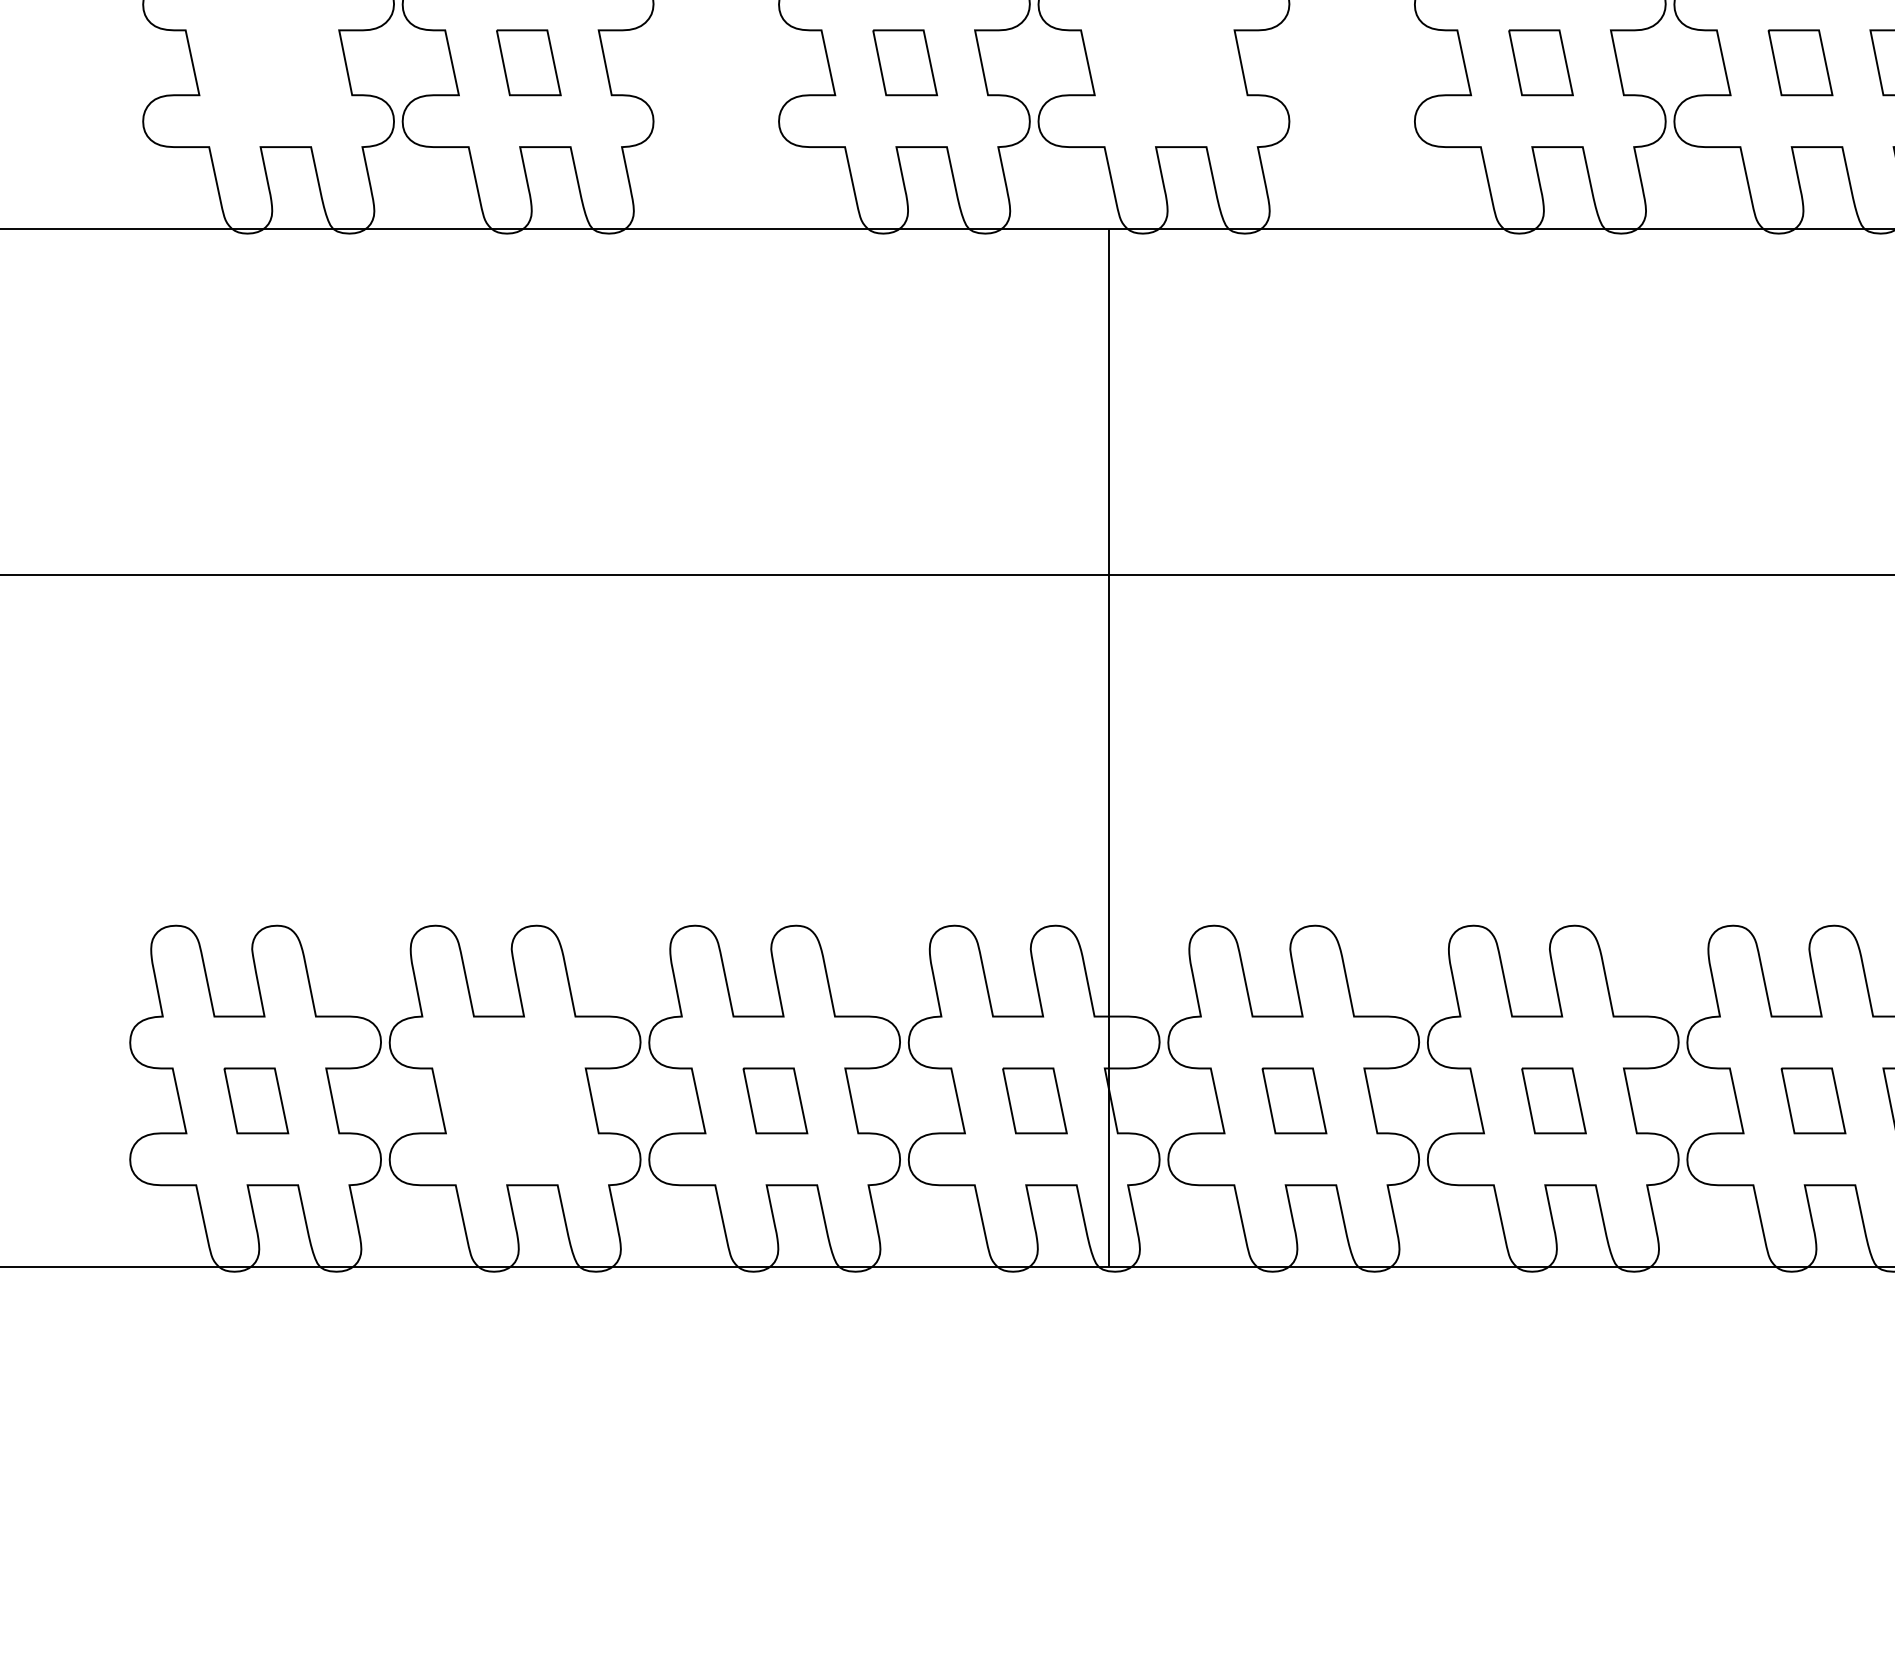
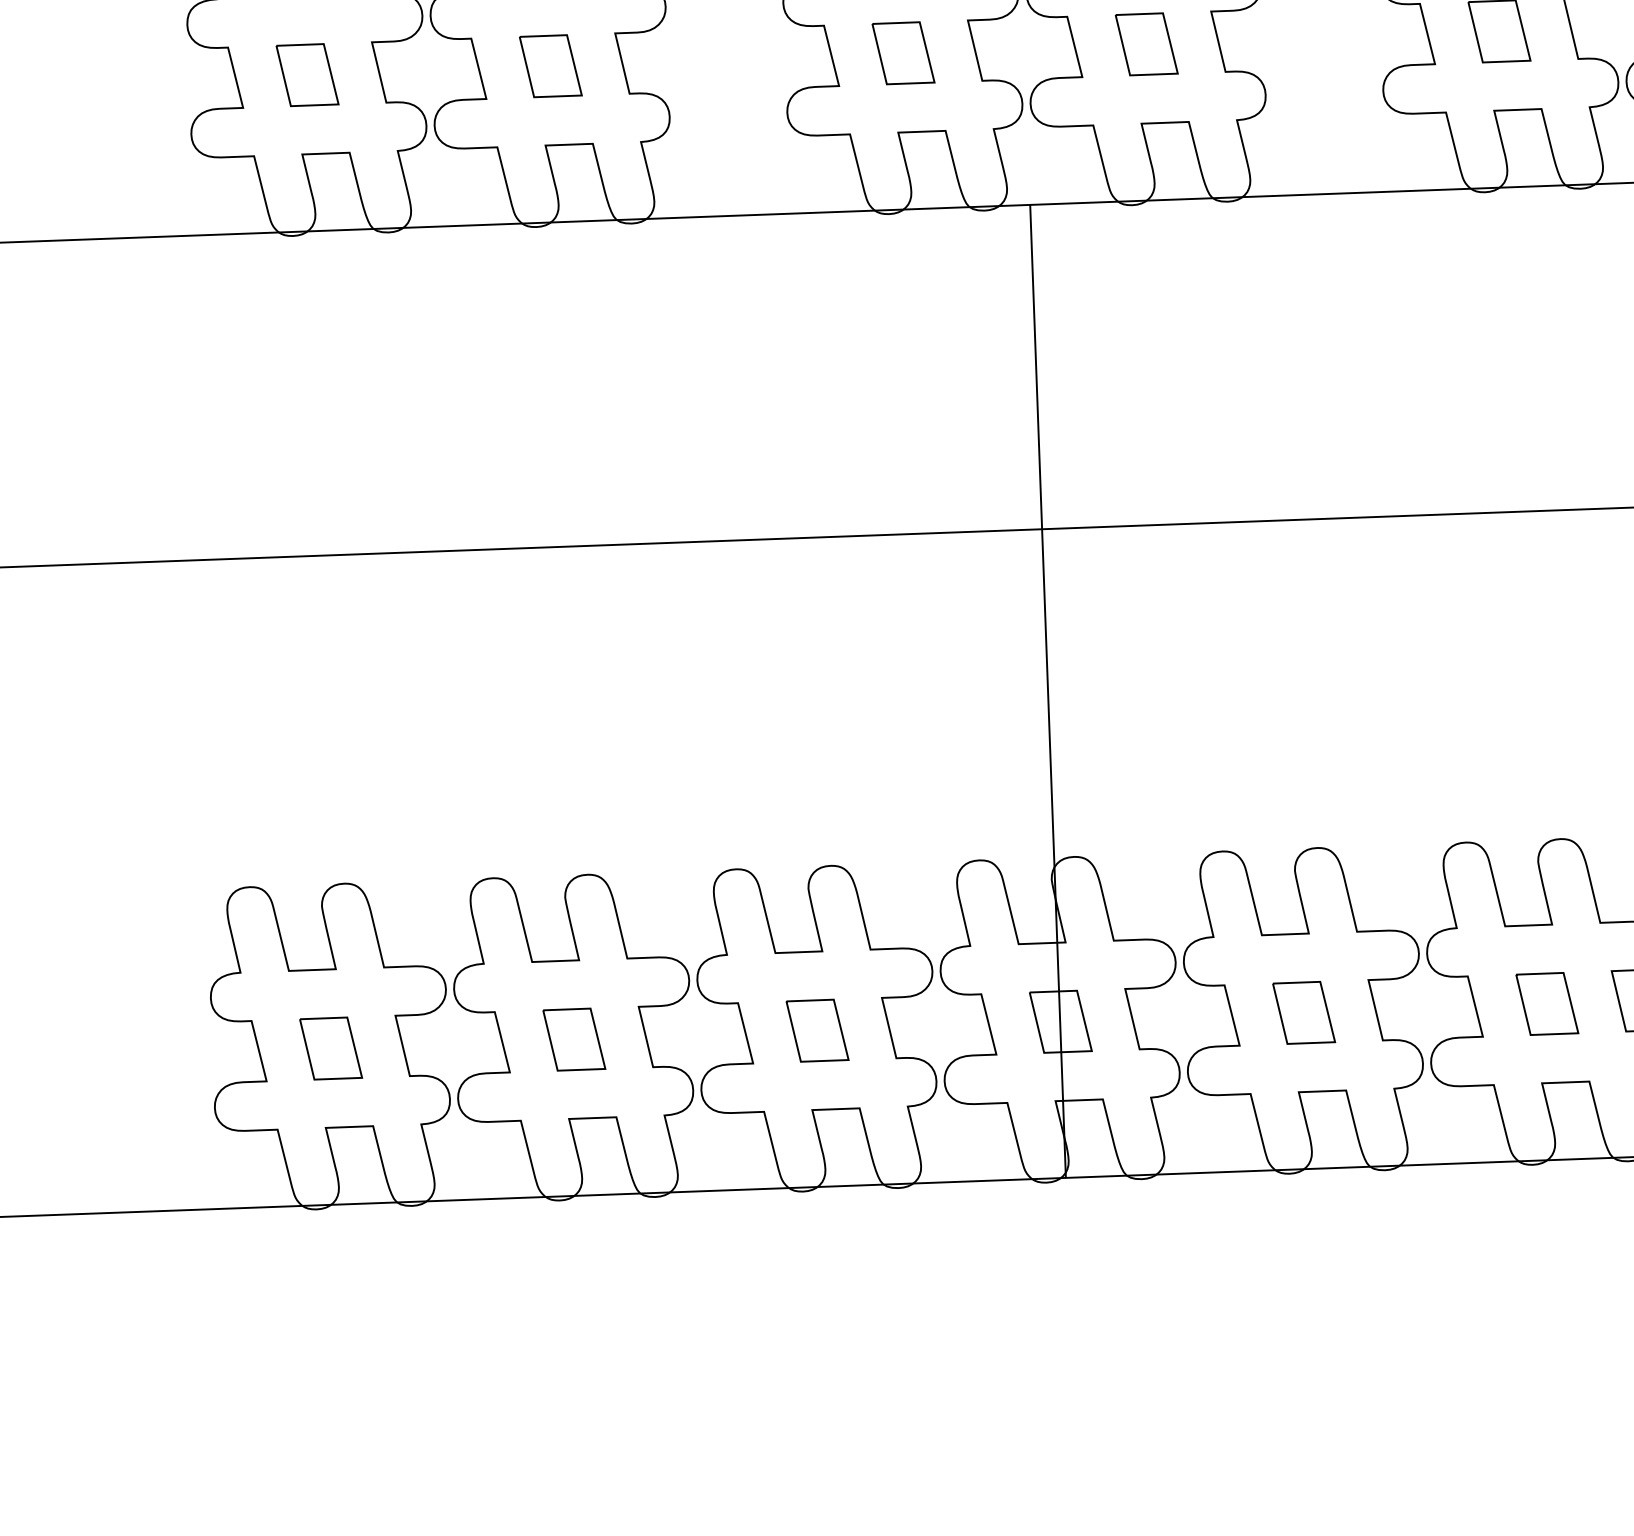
curve: (1187, 57) -> (1167, 38), added
curve: (292, 59) -> (329, 71), added
line: (1109, 748) -> (1048, 691), moved
curve: (492, 1105) -> (552, 1044), added

